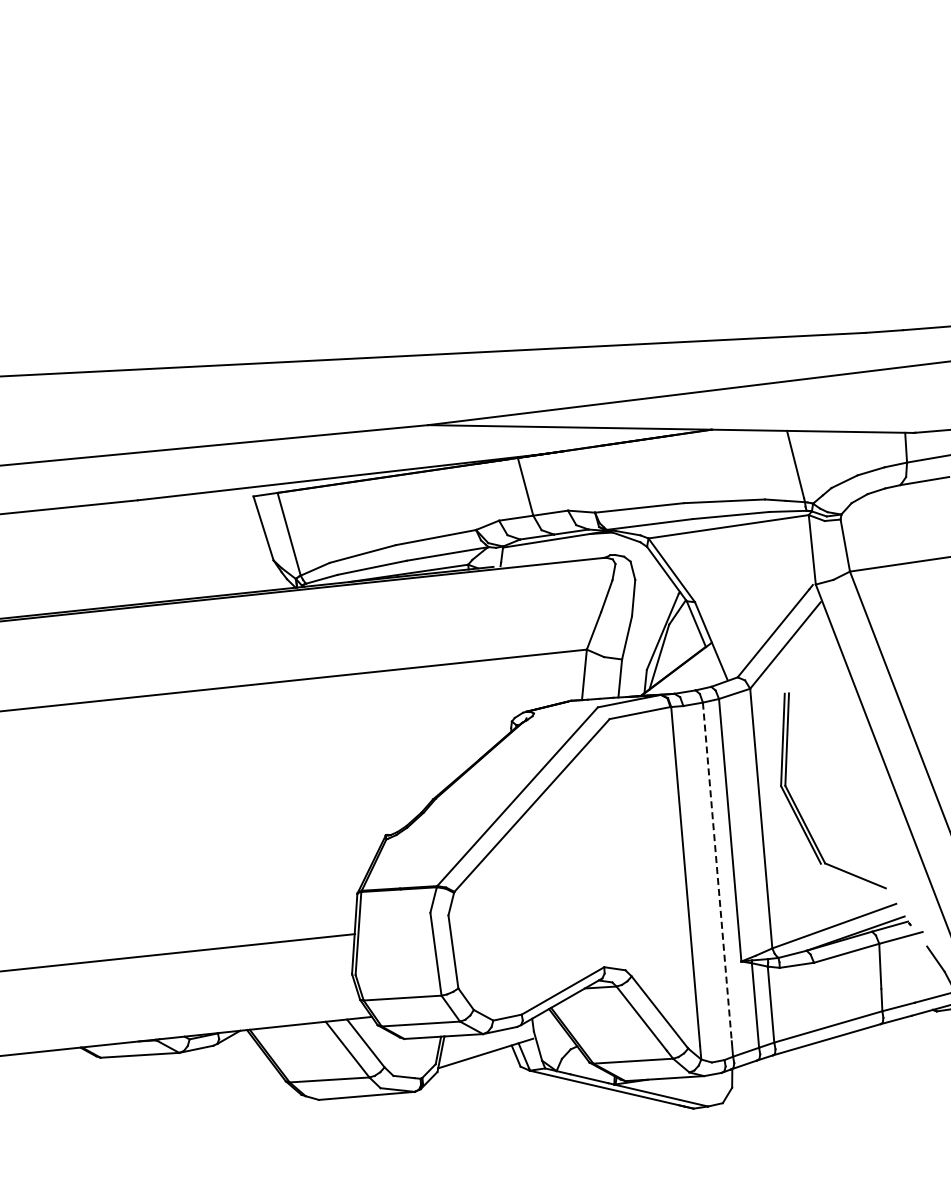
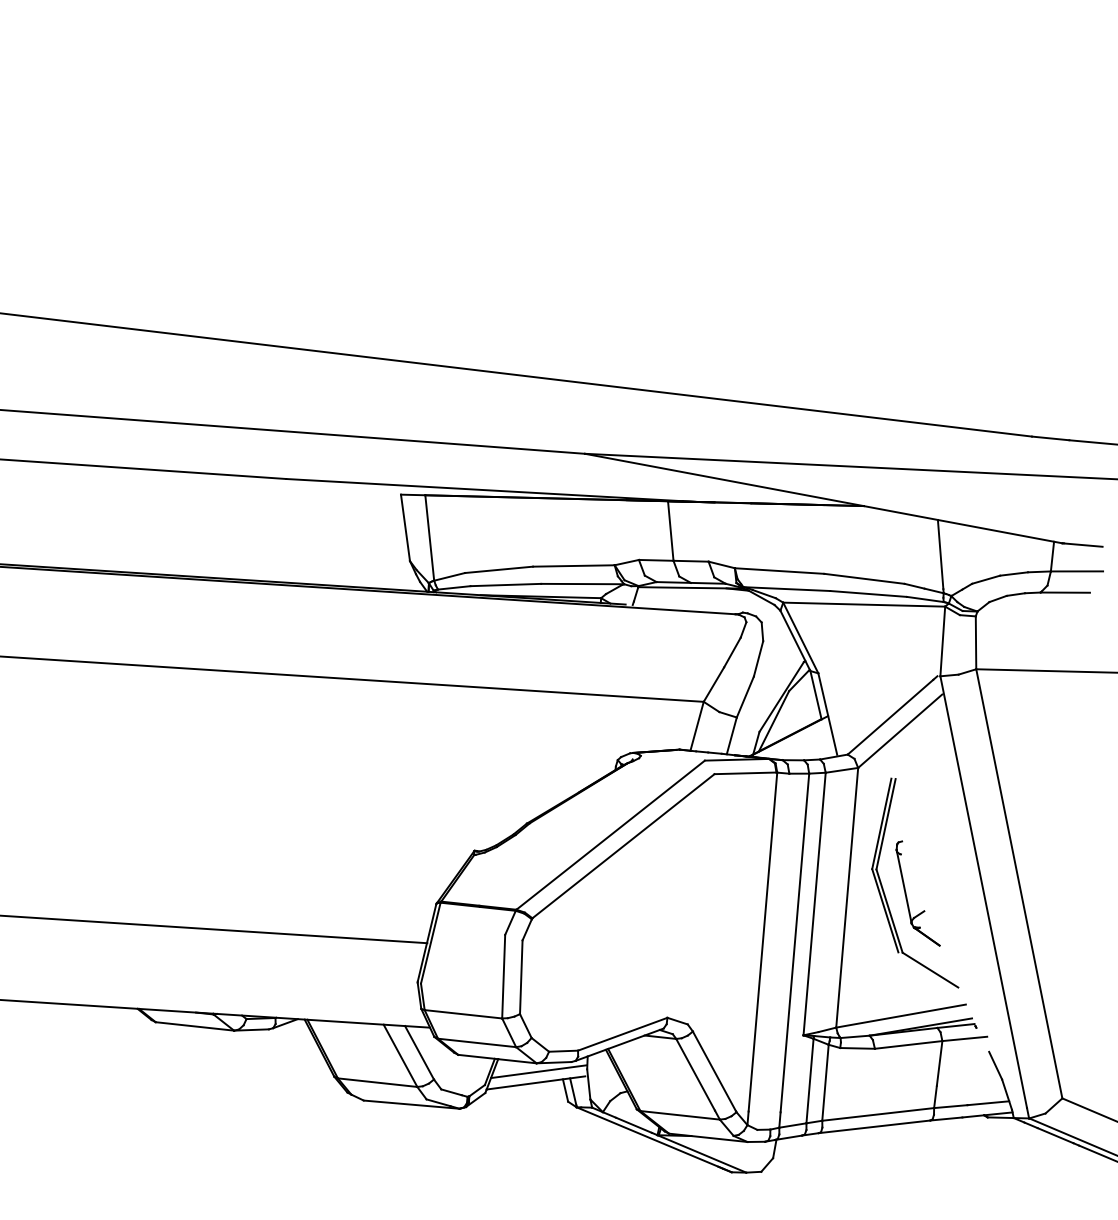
part: (820, 807) -> (907, 896), added
line: (716, 871) -> (794, 942), dashed -> solid
line: (486, 1041) -> (538, 1071), added

